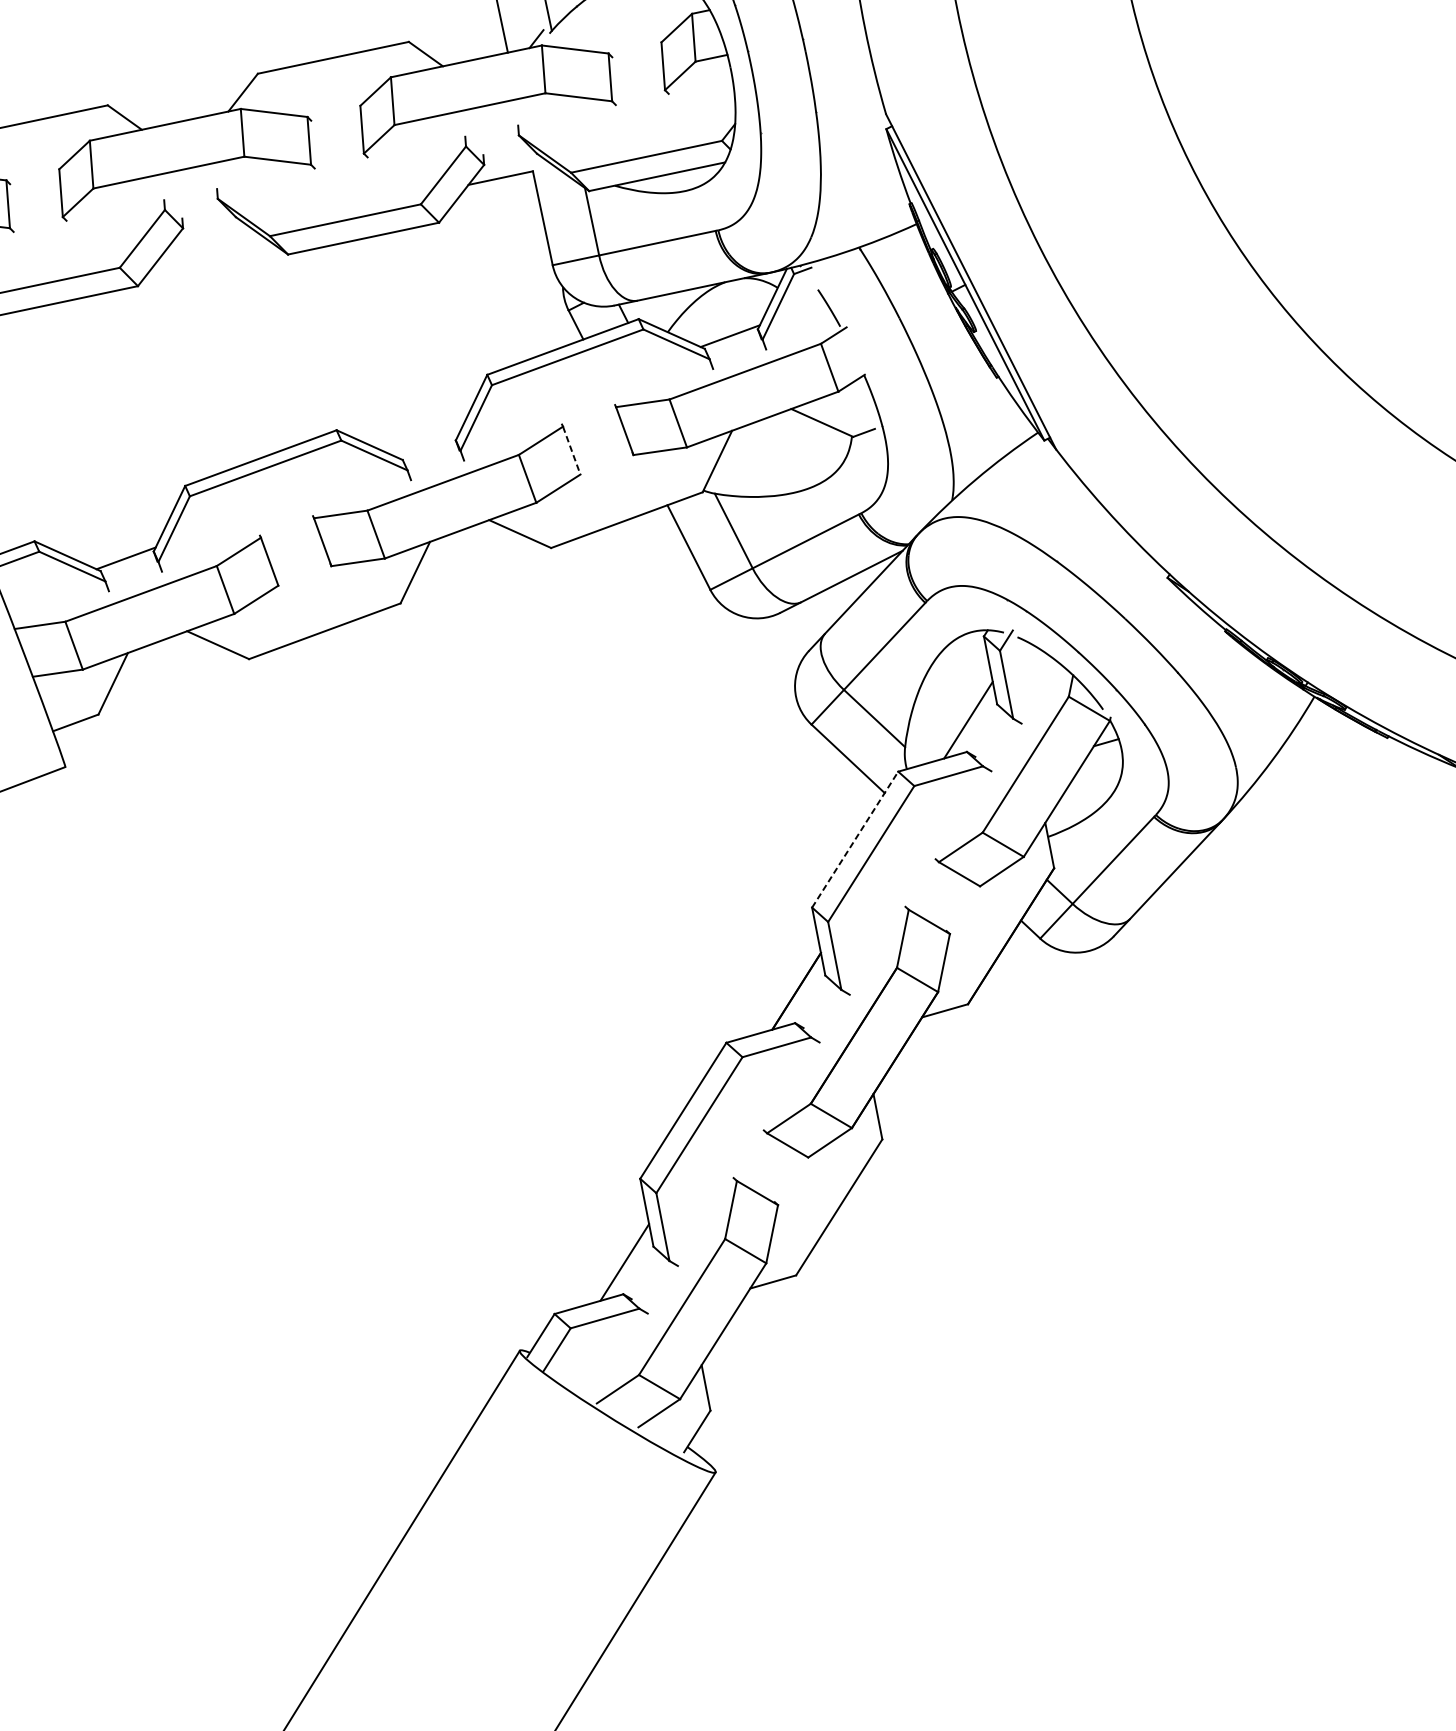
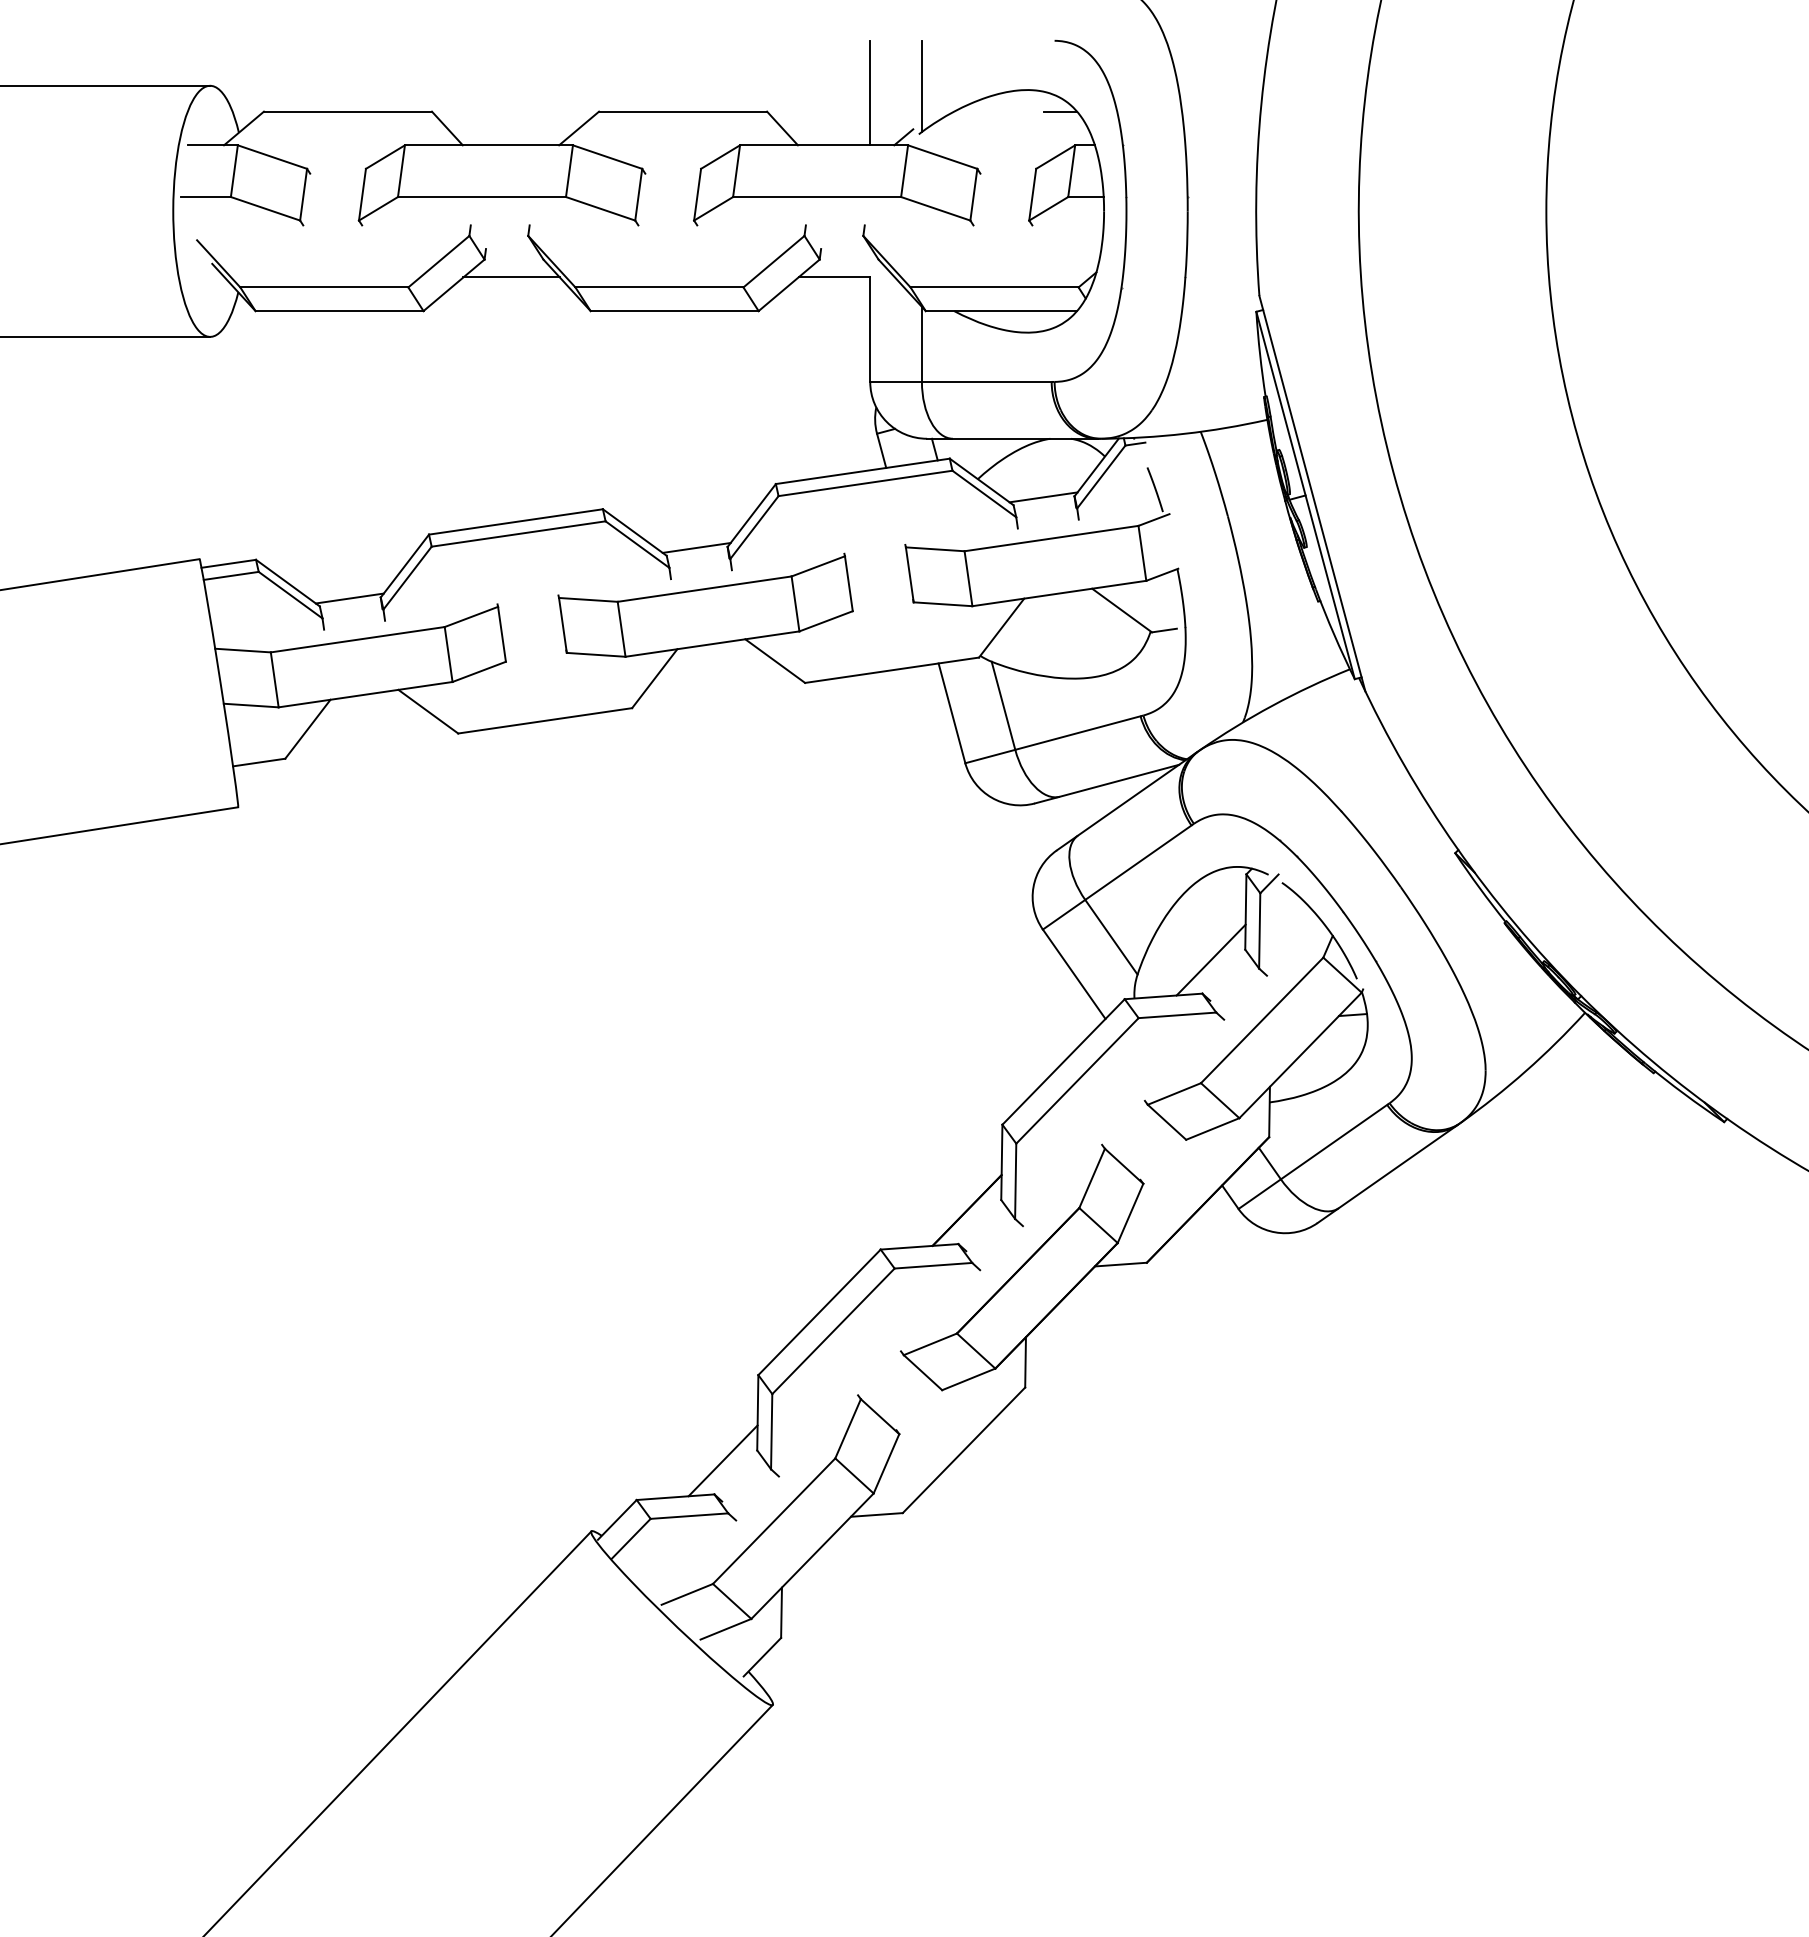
line: (210, 239) -> (511, 277), added
line: (427, 446) -> (696, 547), added
line: (571, 450) -> (848, 583), dashed -> solid
line: (855, 839) -> (1063, 1061), dashed -> solid

